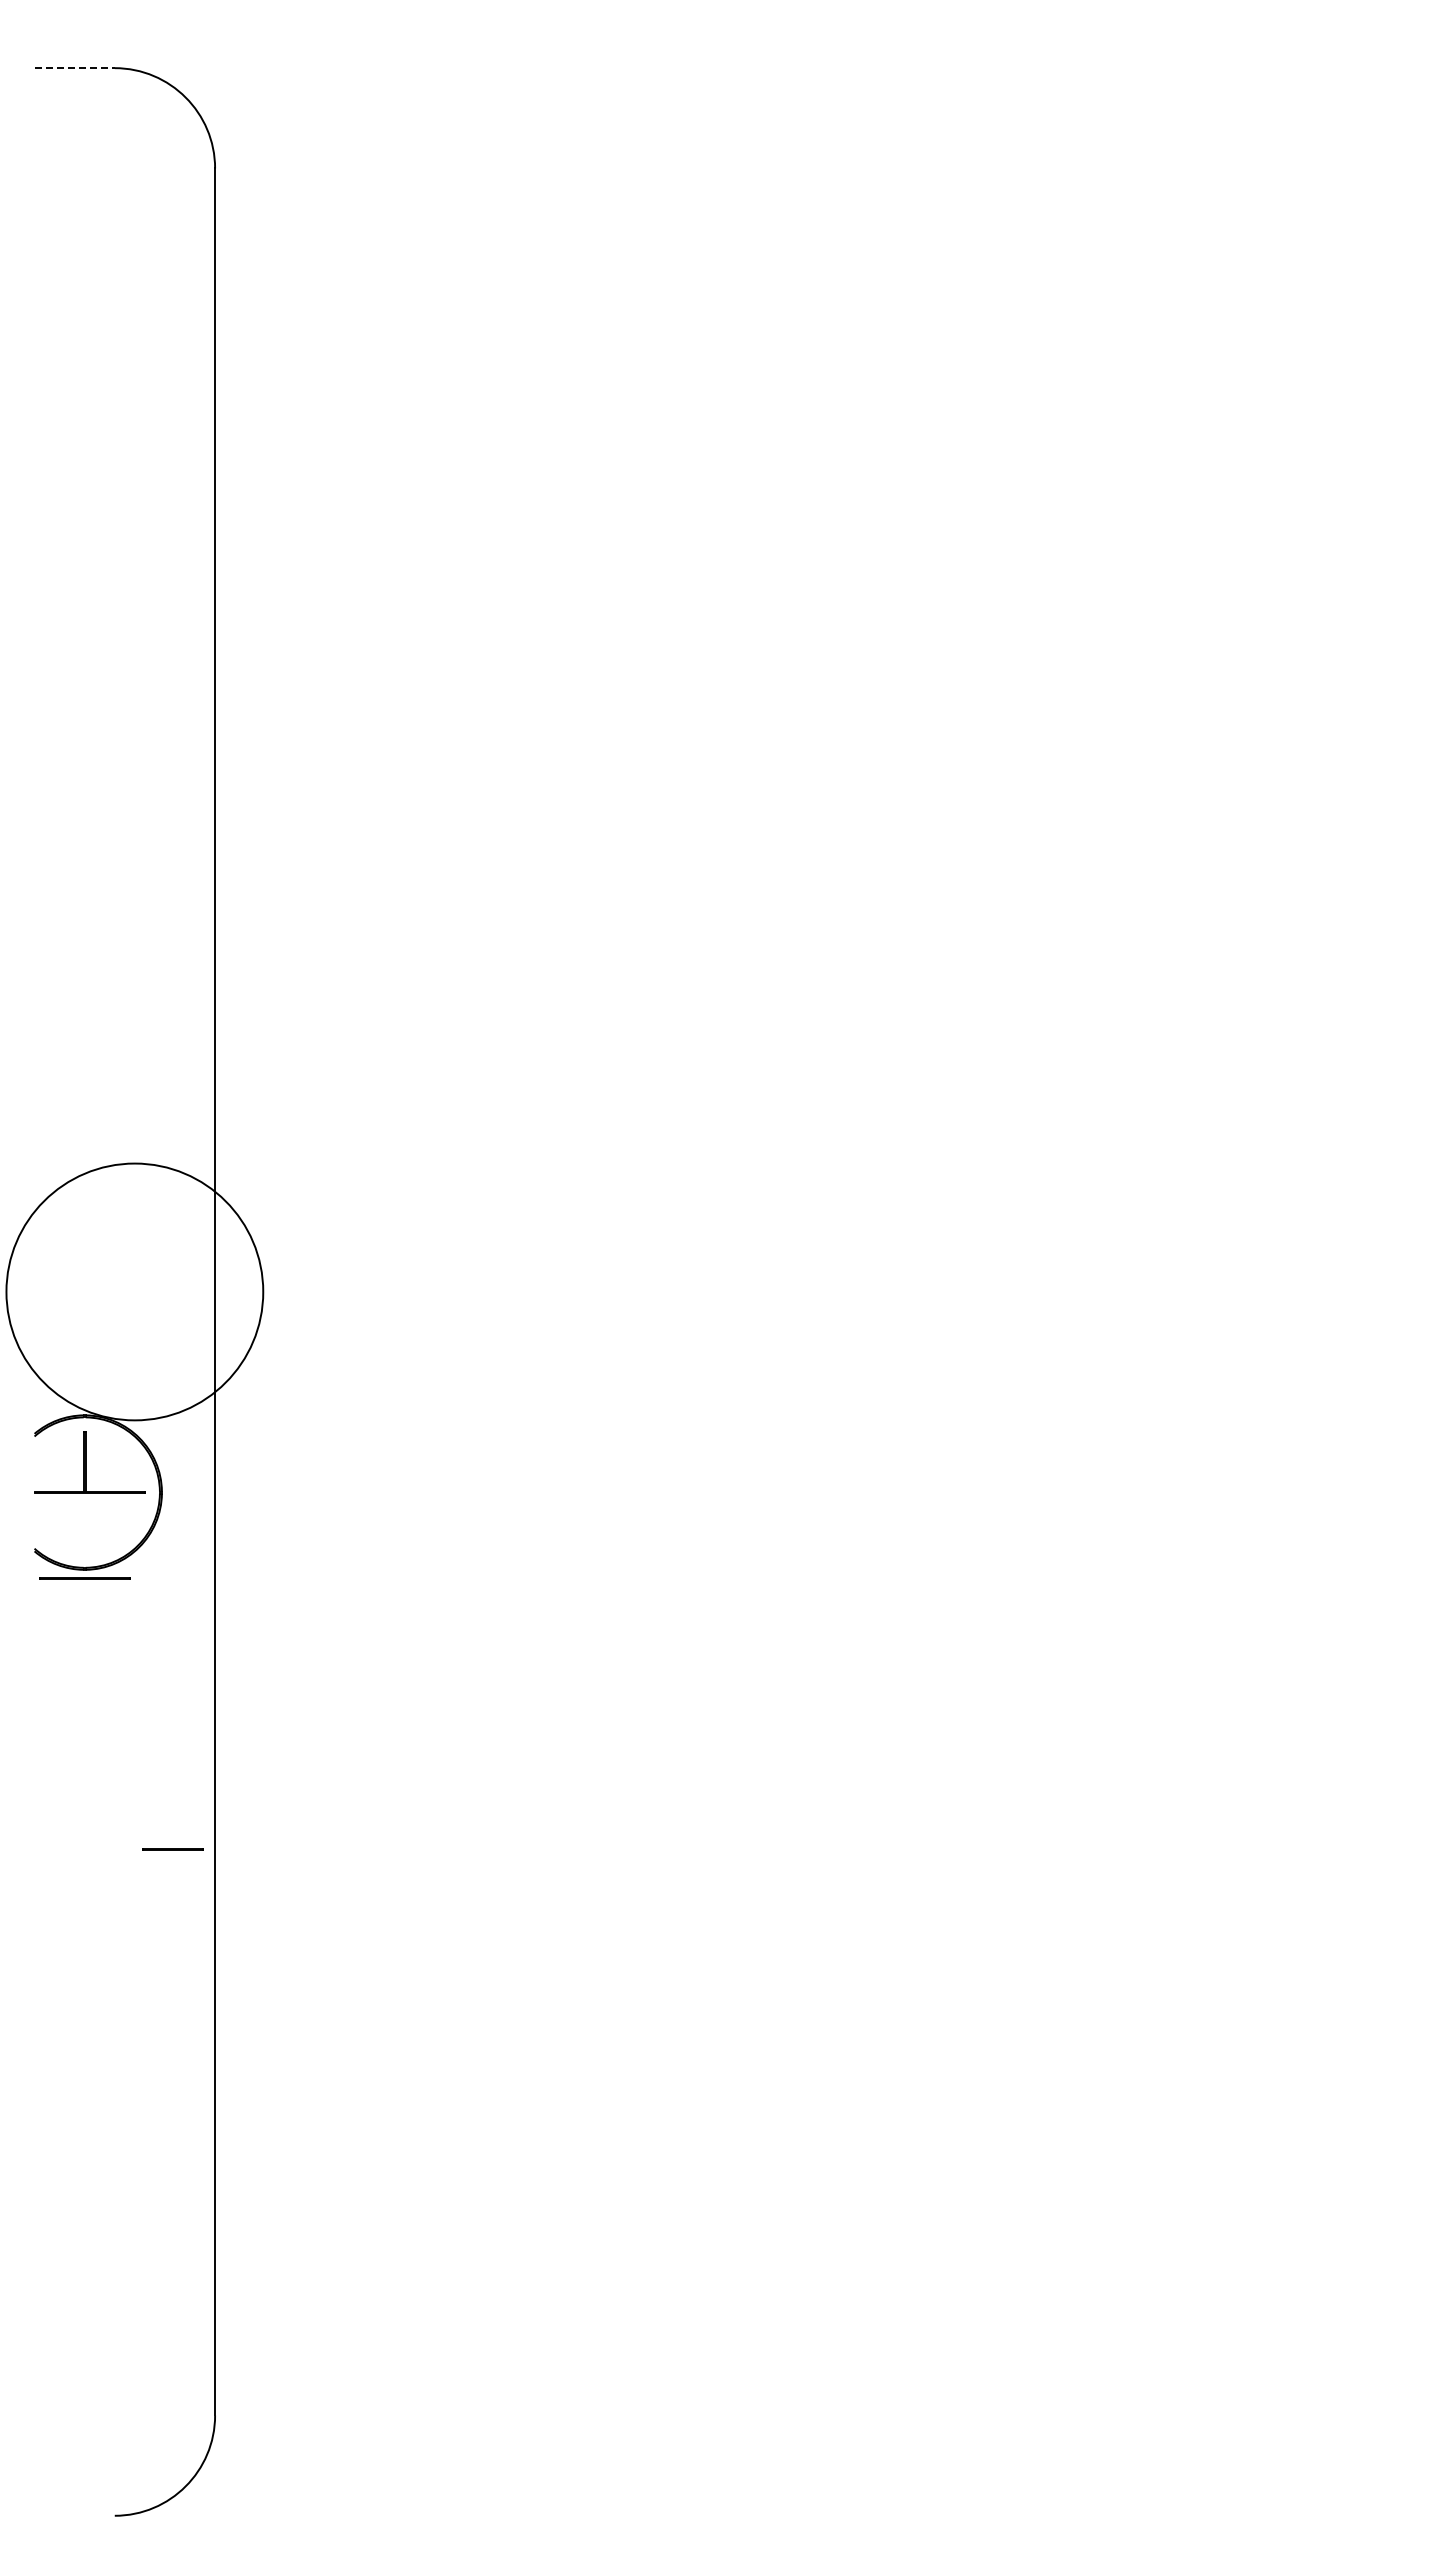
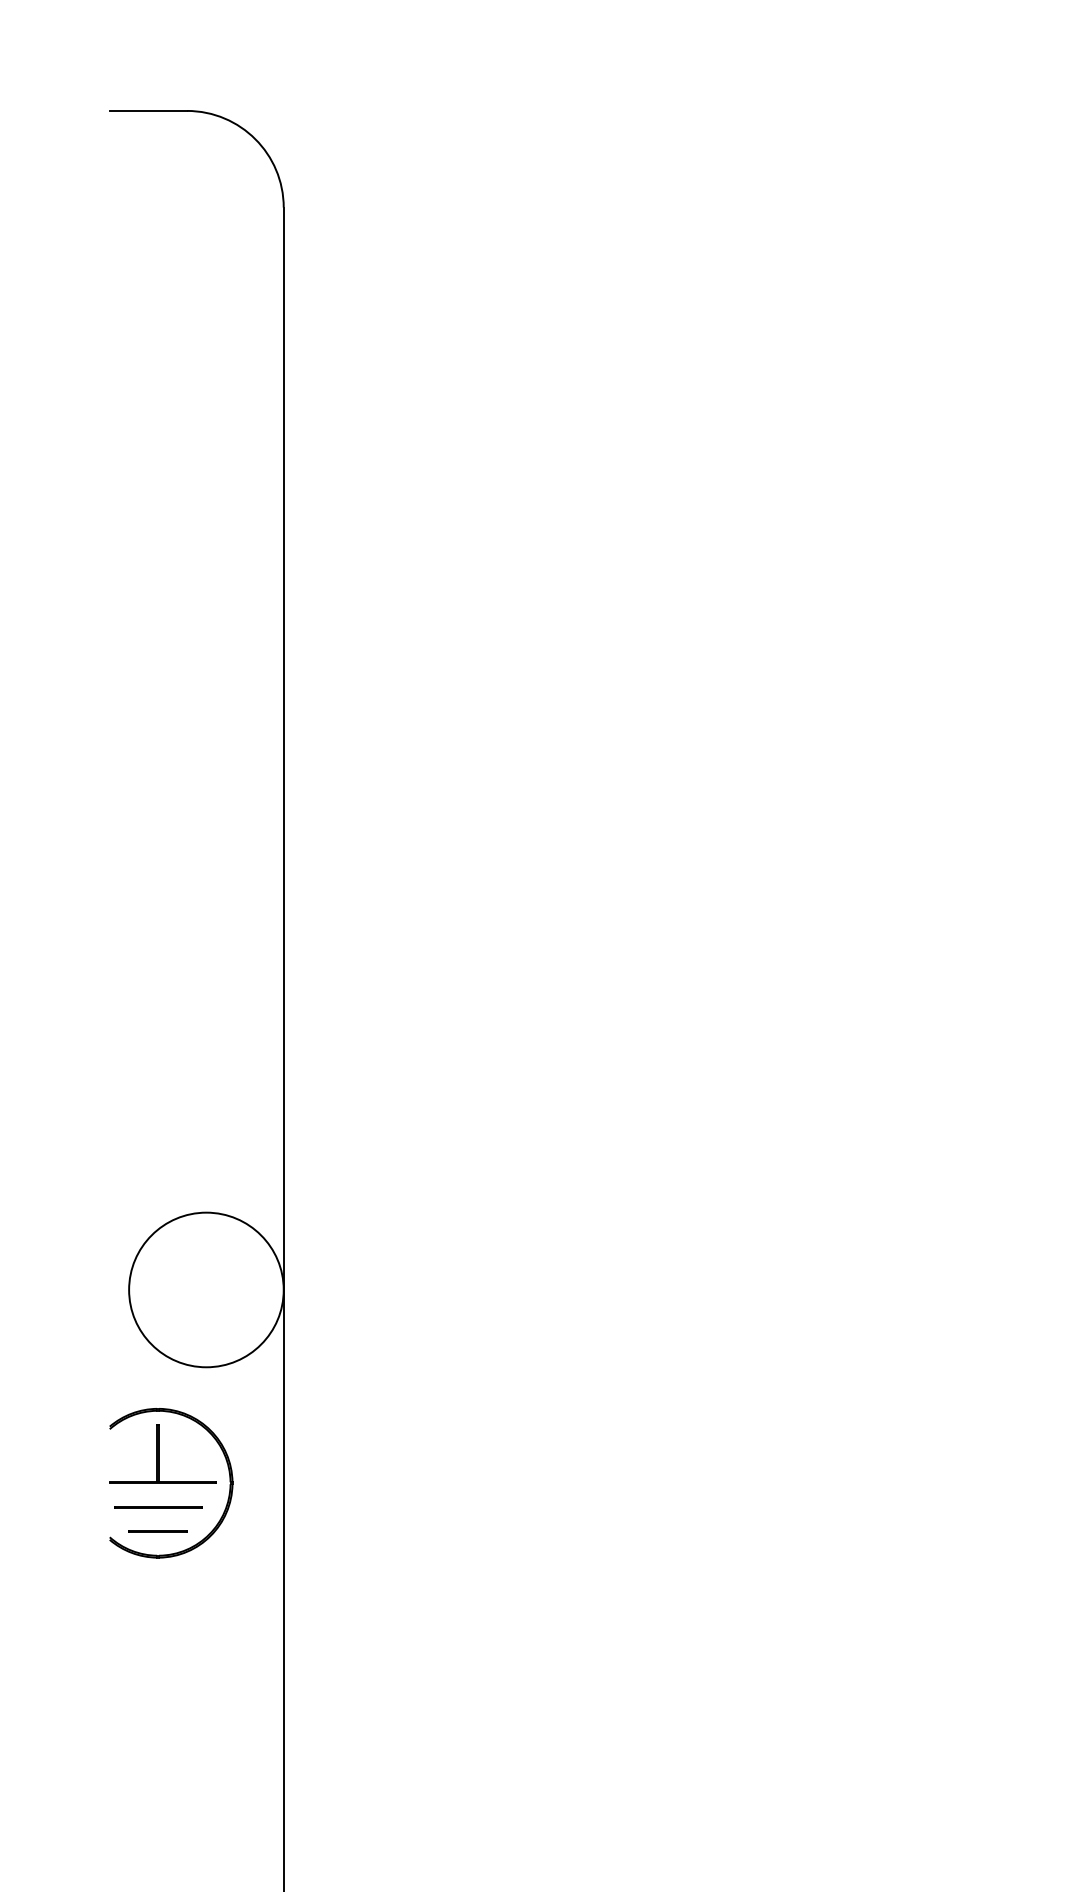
line: (75, 68) -> (149, 111), dashed -> solid
circle: (134, 1291) -> (206, 1289), size x0.62
line: (84, 1578) -> (157, 1508), moved
line: (172, 1849) -> (157, 1531), moved

